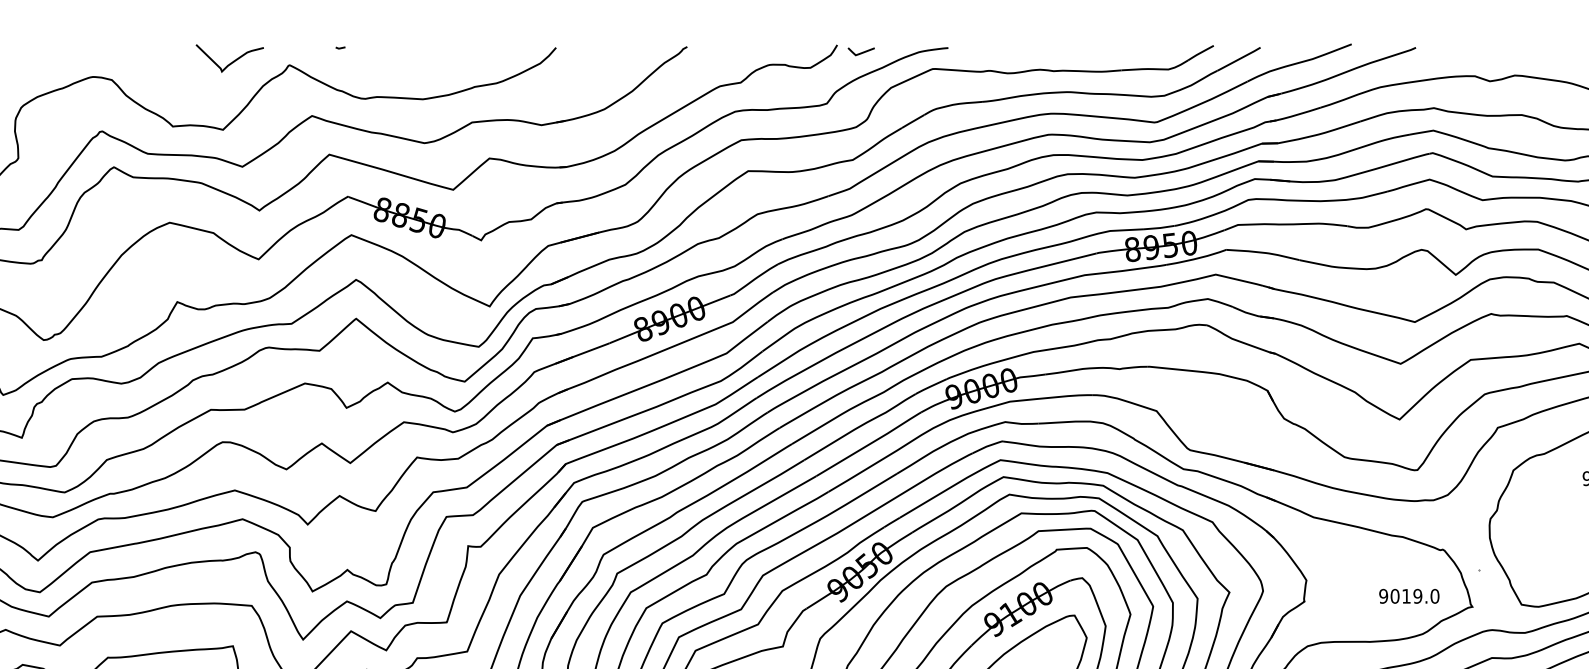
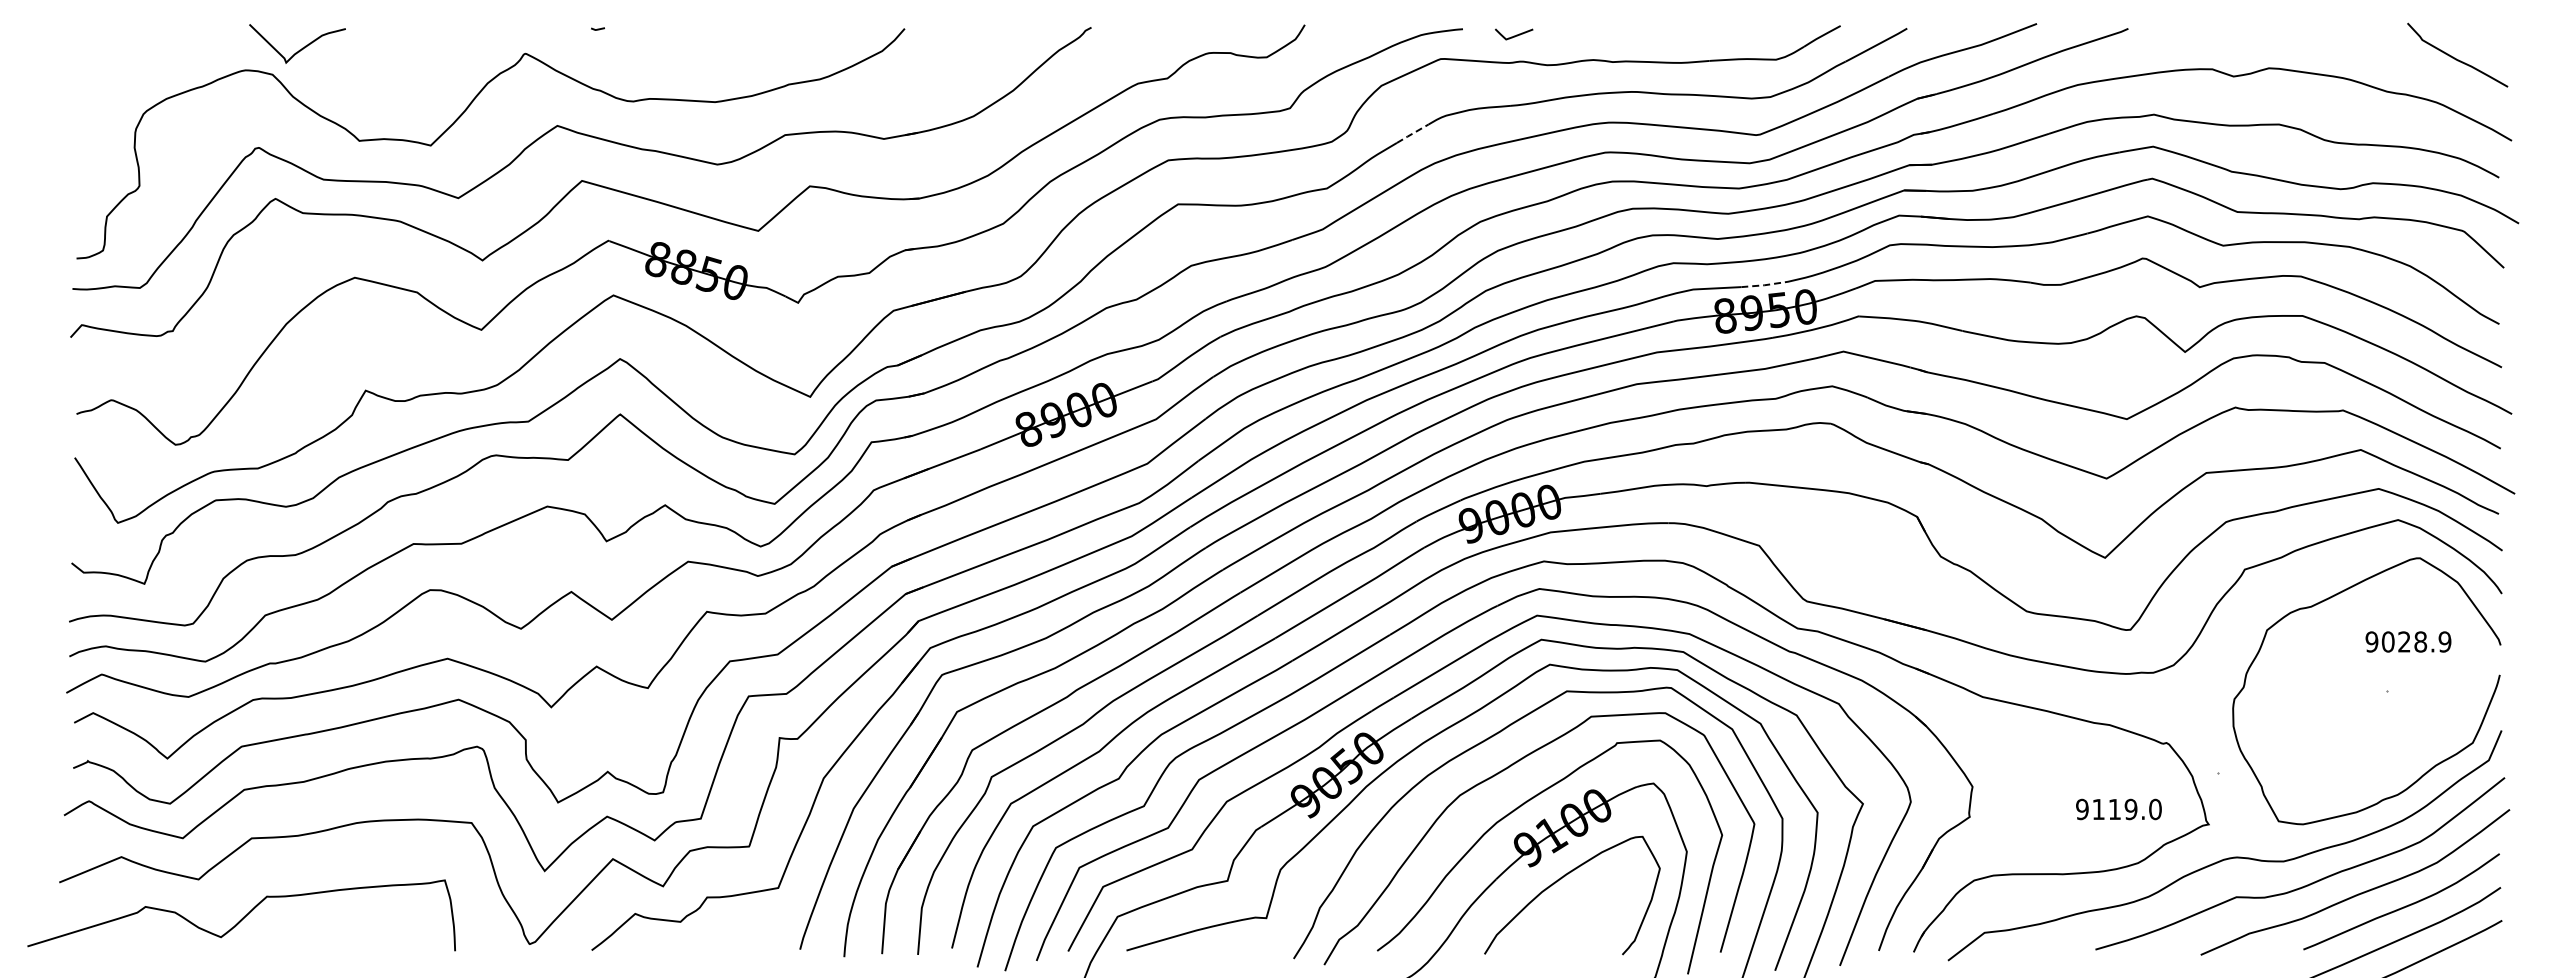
curve: (861, 52) -> (1514, 35), moved
curve: (231, 62) -> (299, 49), moved
line: (913, 121) -> (1413, 133), solid -> dashed
line: (1159, 228) -> (1763, 285), solid -> dashed
text: (1394, 596) -> (2098, 809), 9019.0 -> 9119.0

